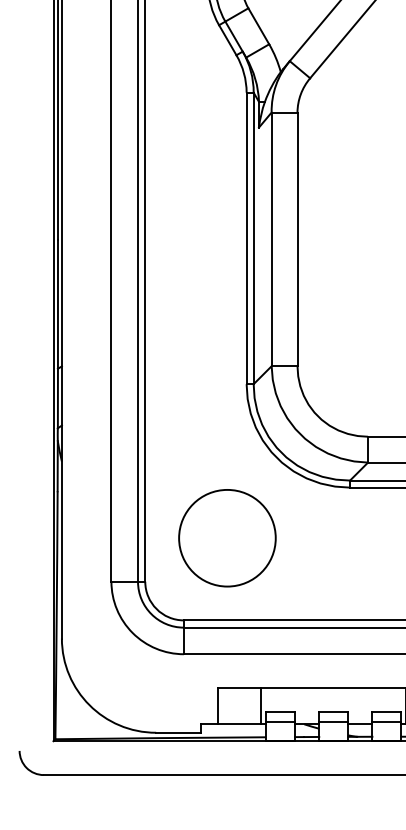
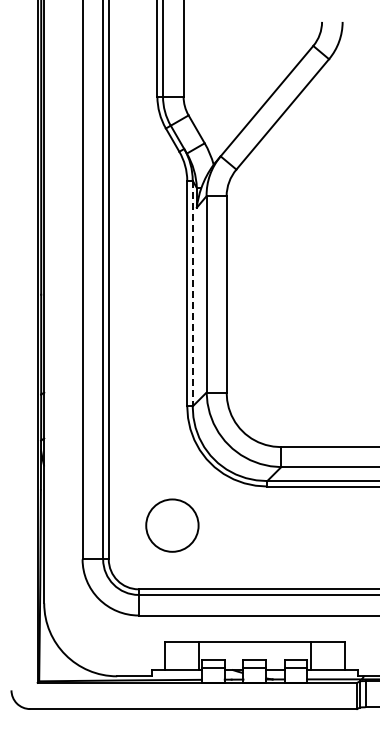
line: (253, 238) -> (192, 293), solid -> dashed
circle: (227, 537) -> (172, 525), size x0.7

